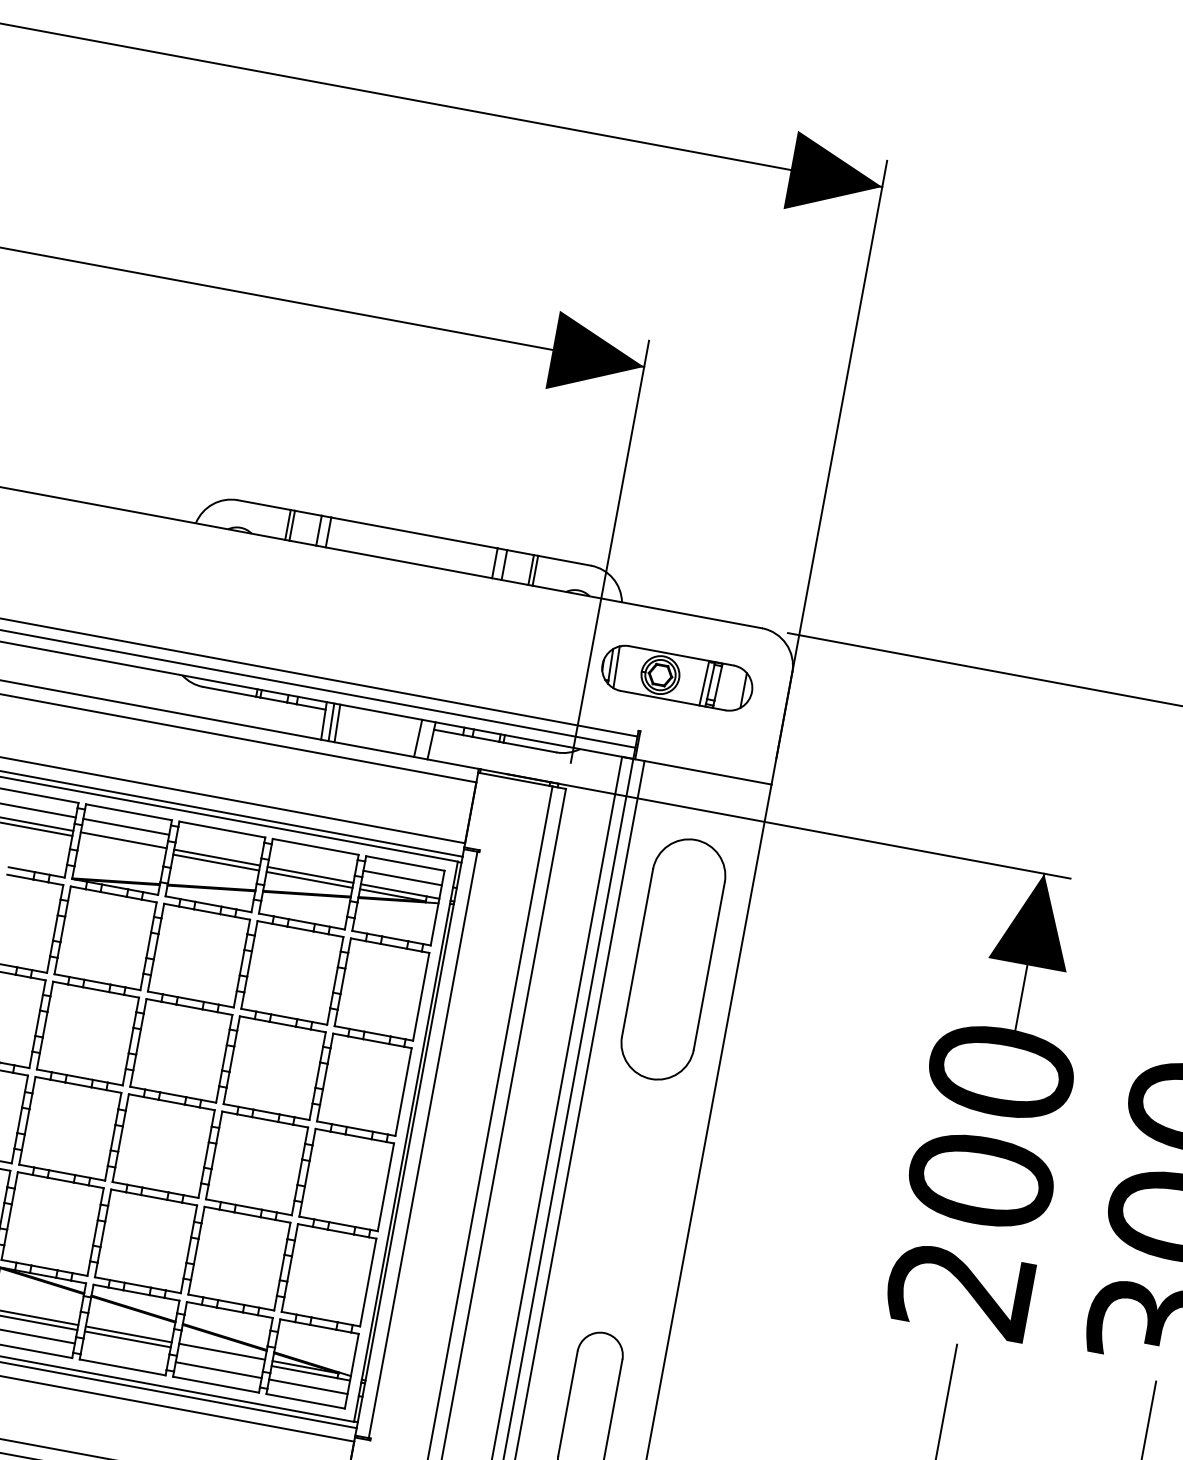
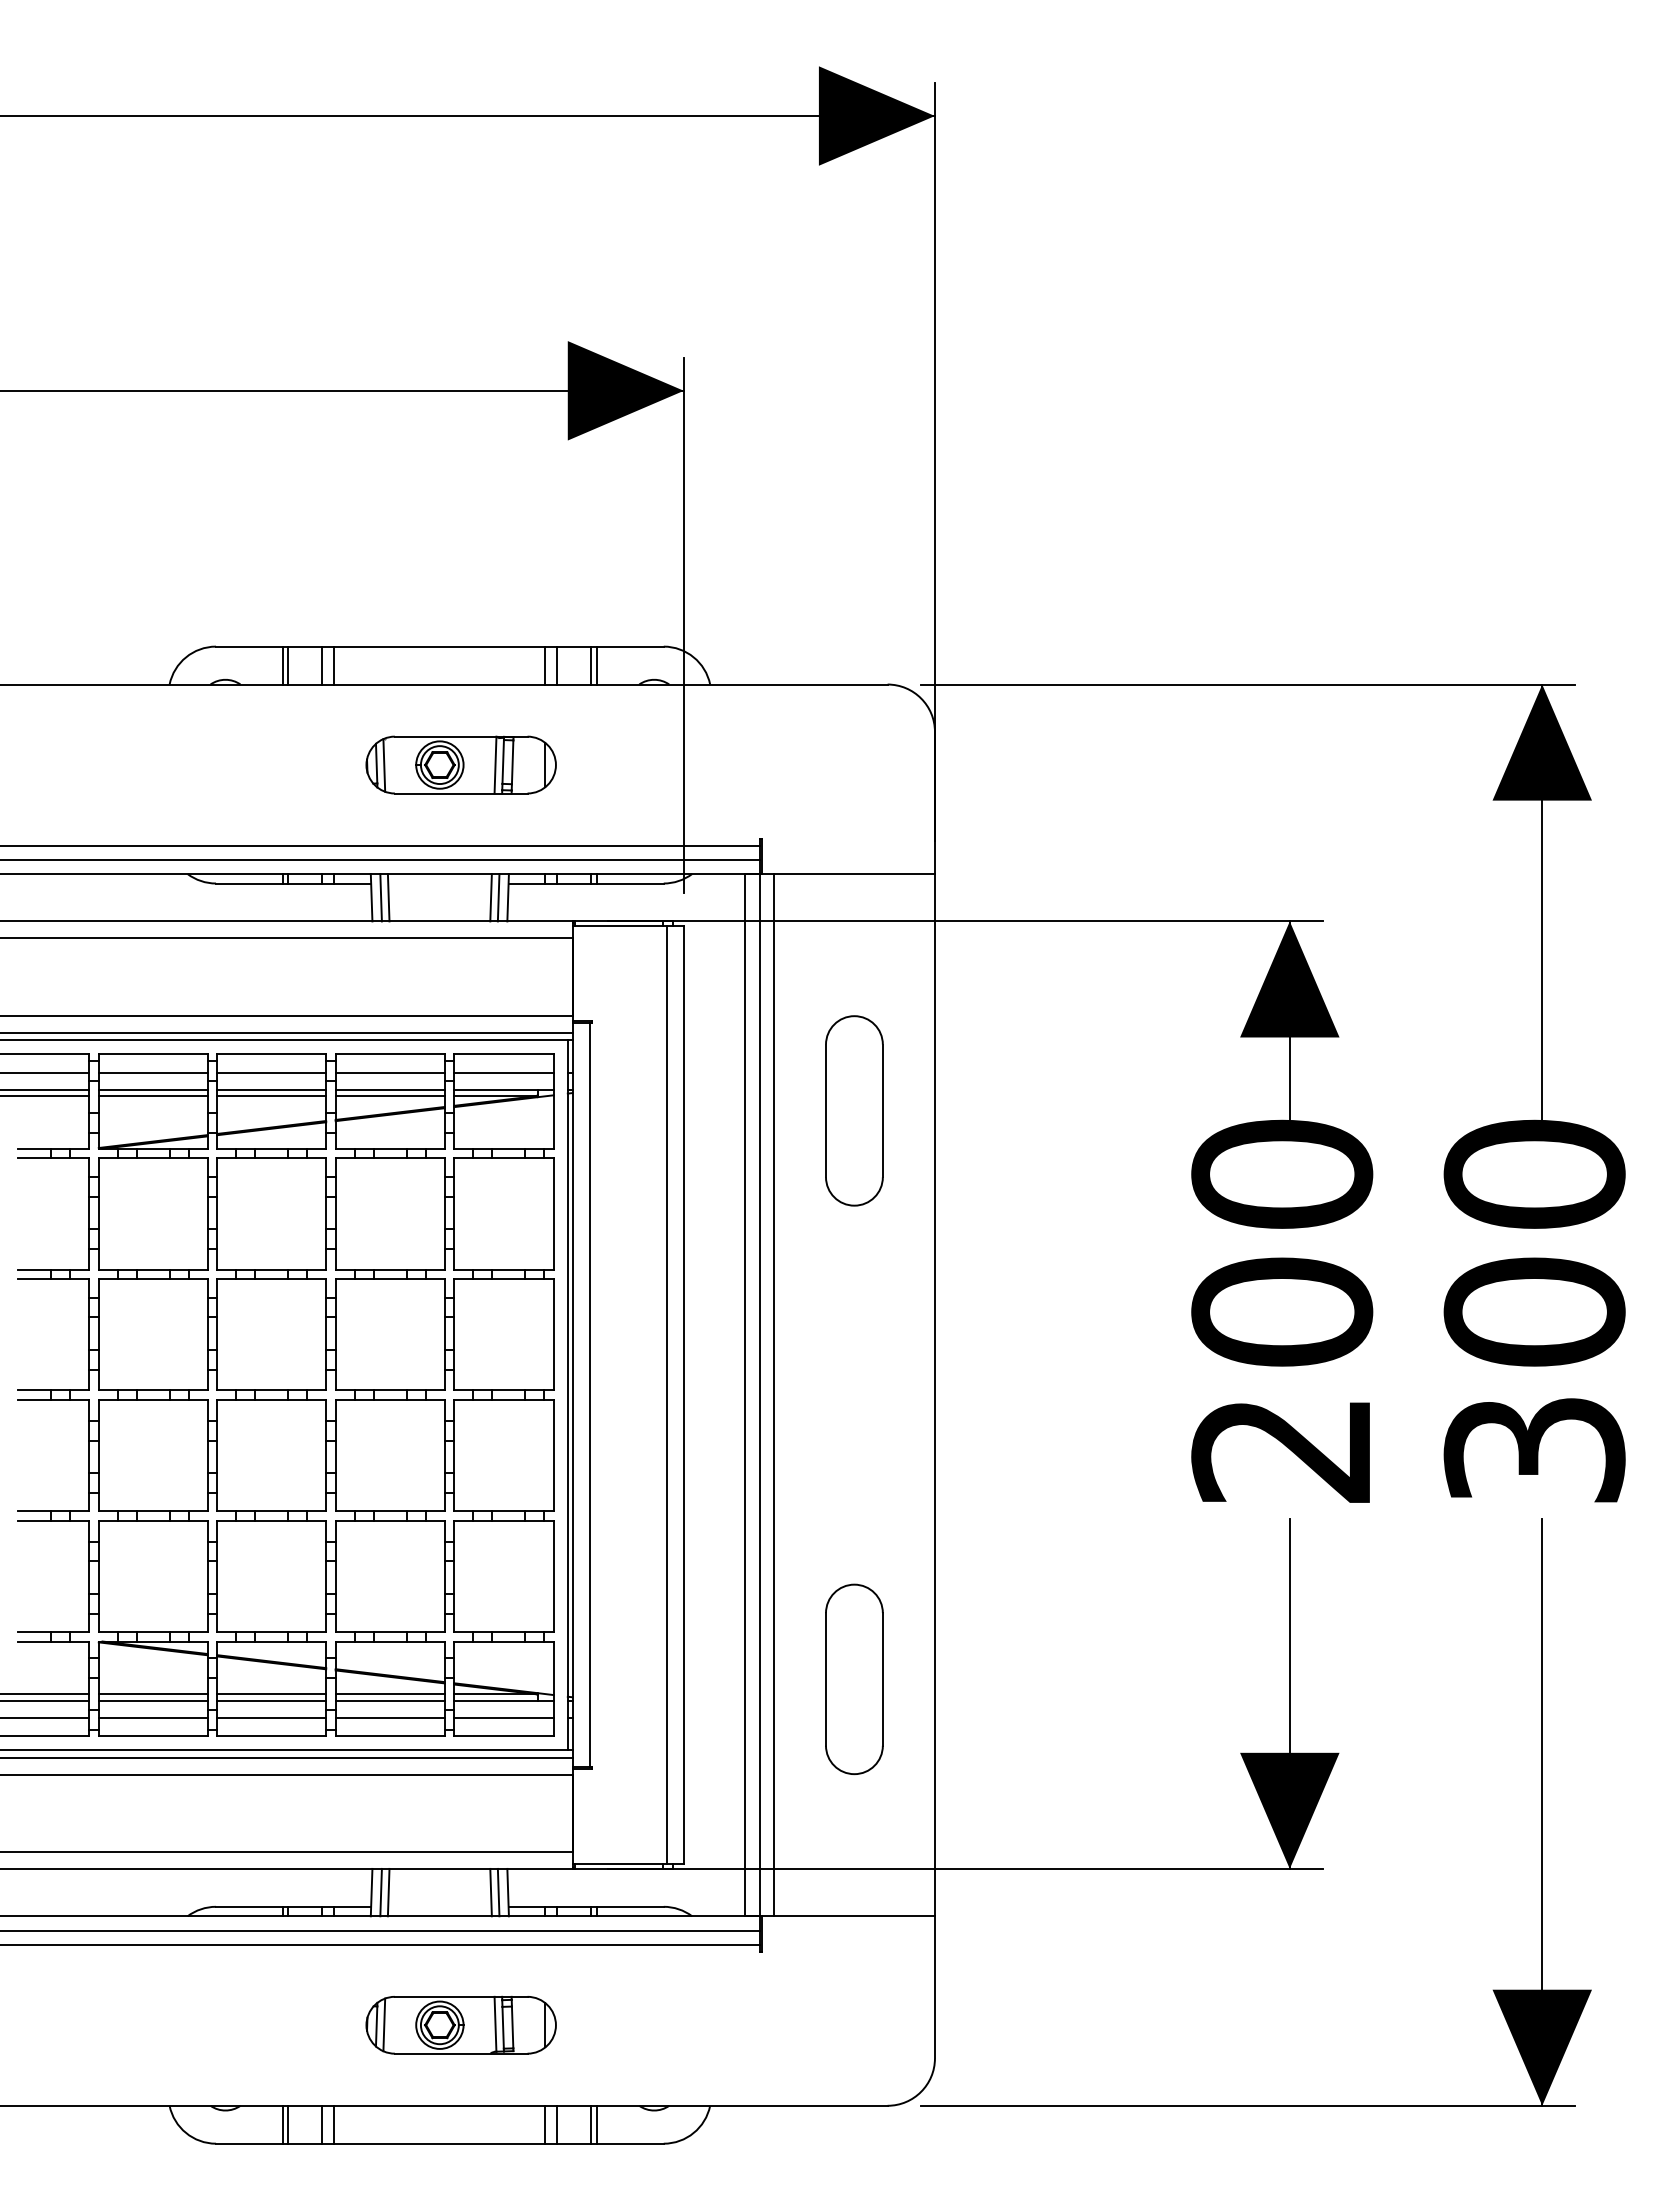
part: (676, 677) -> (460, 764), moved
line: (424, 739) -> (498, 897), added
line: (122, 844) -> (152, 1095), added
line: (219, 844) -> (271, 1072), added
line: (312, 861) -> (389, 1072), added
part: (673, 959) -> (854, 1110), size x0.62
line: (125, 1352) -> (271, 1717), added
line: (220, 1356) -> (389, 1700), added

